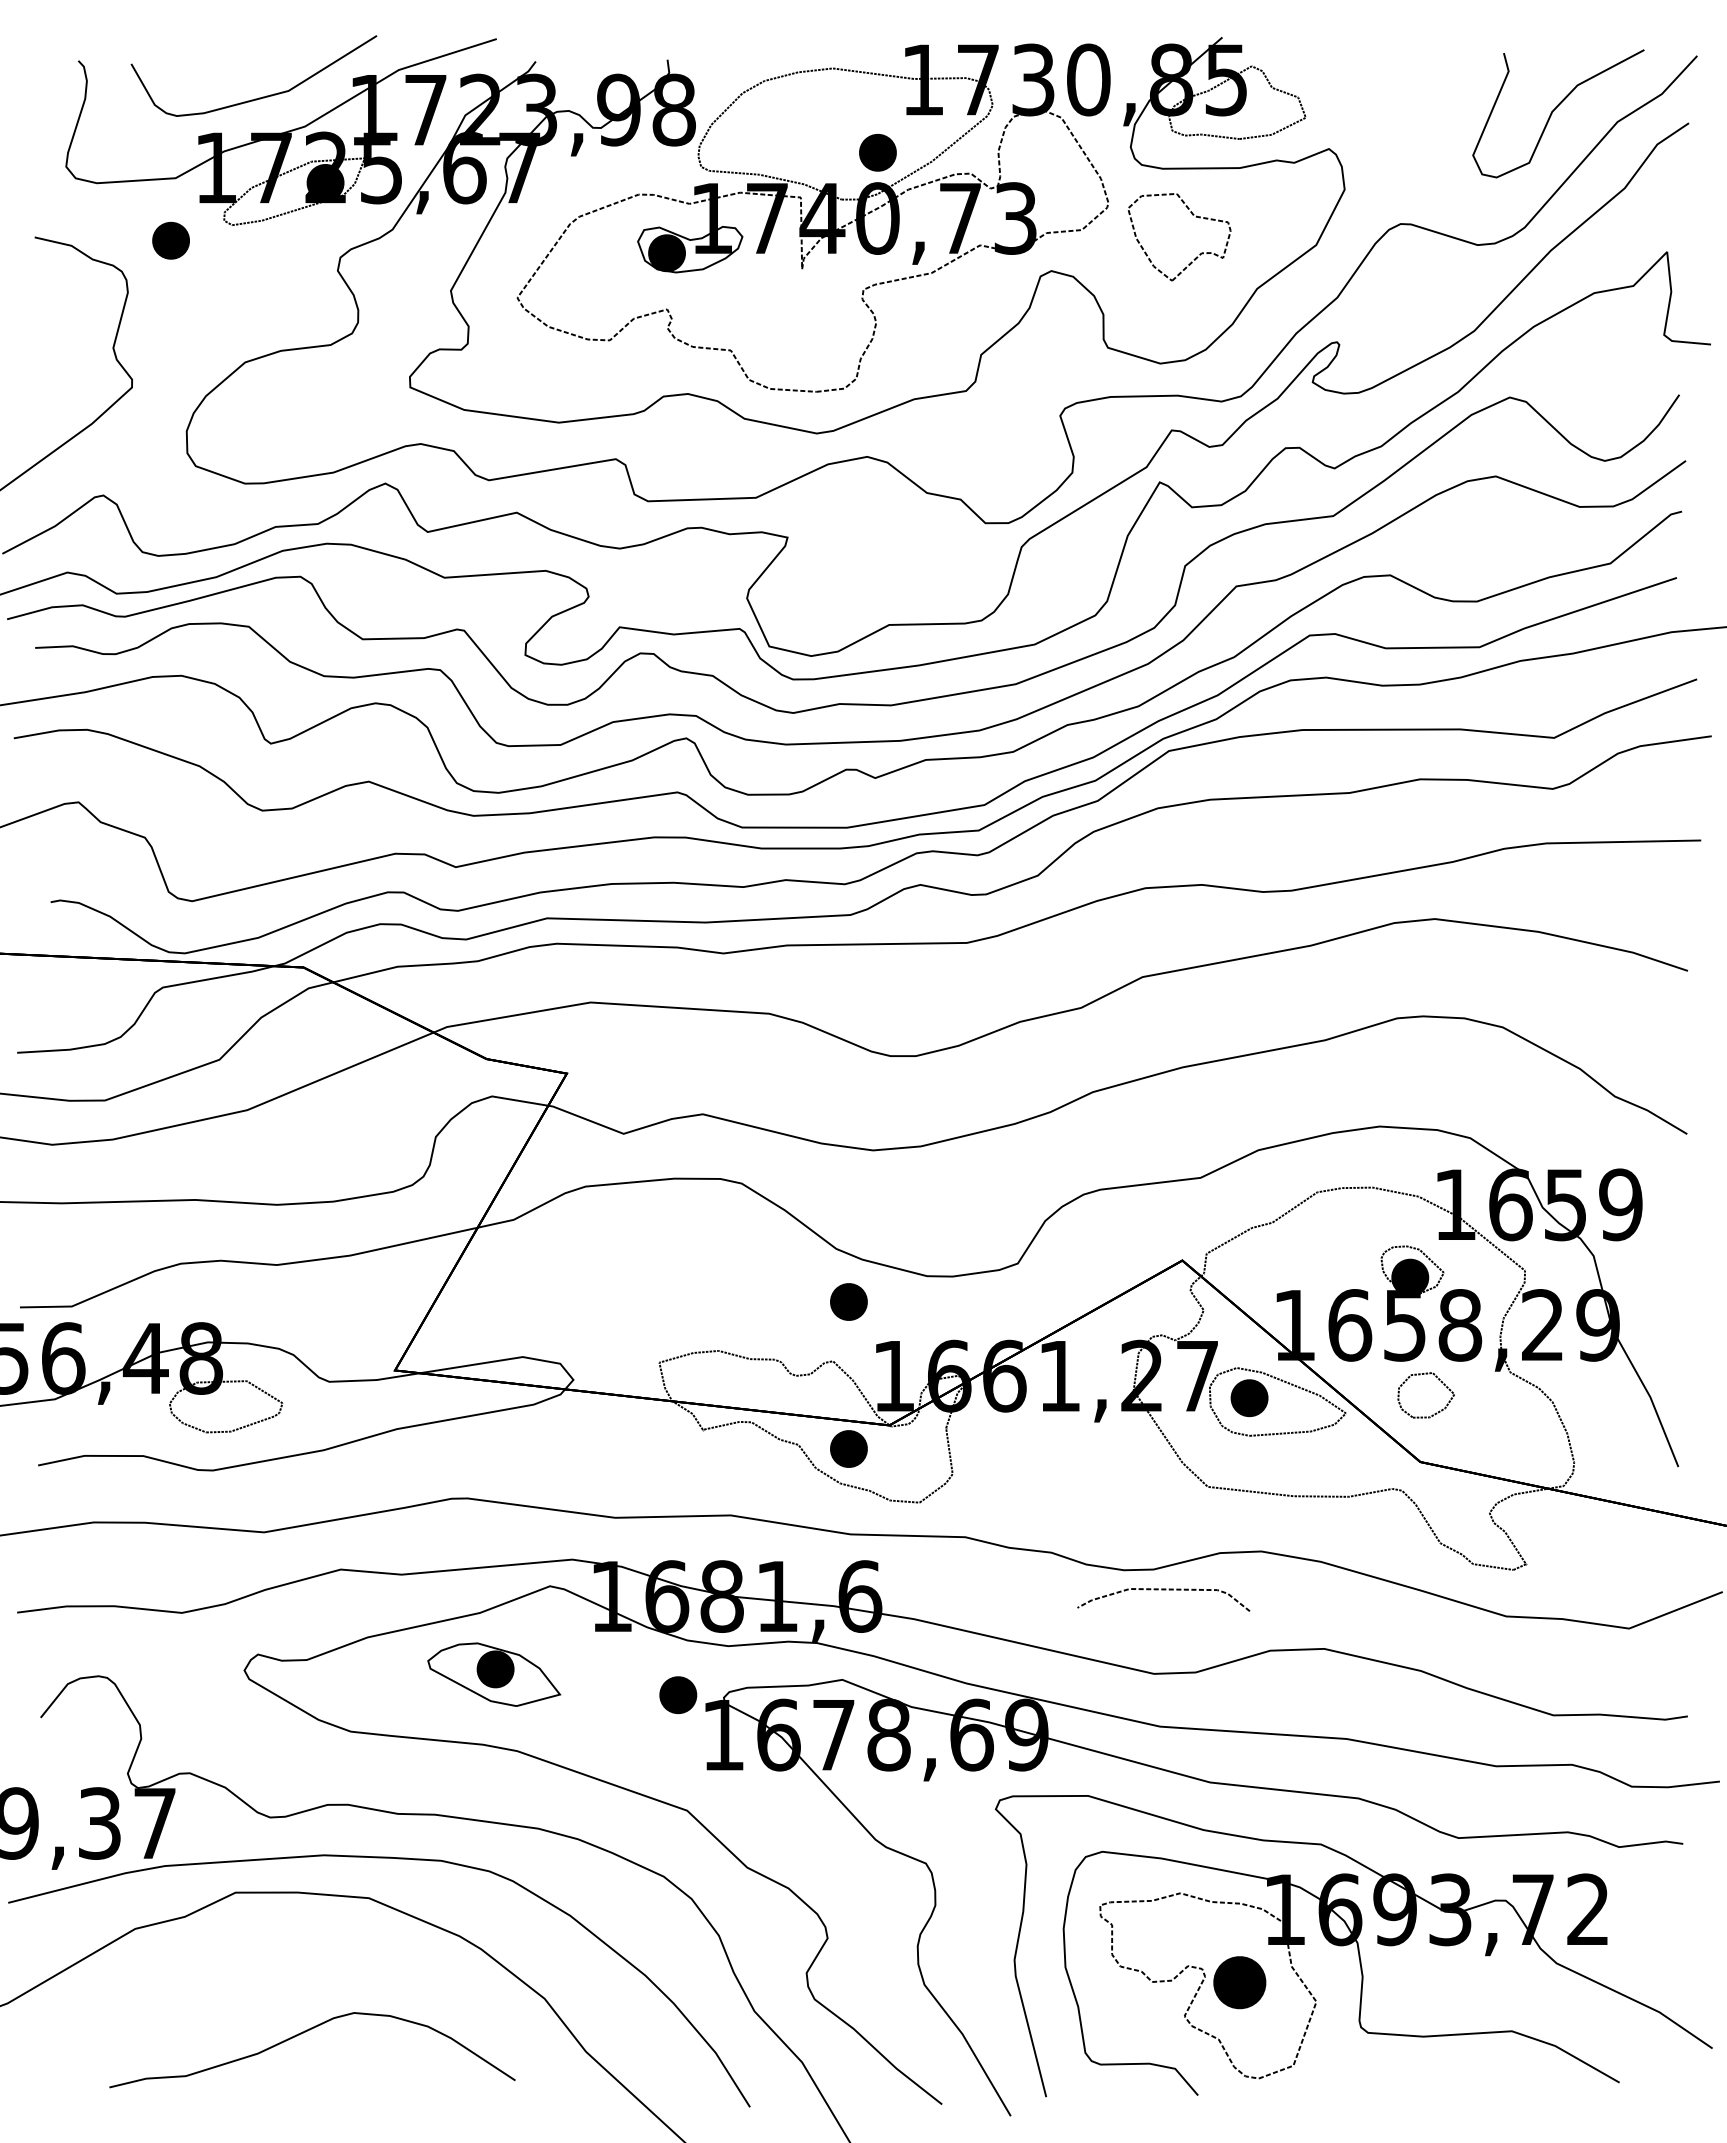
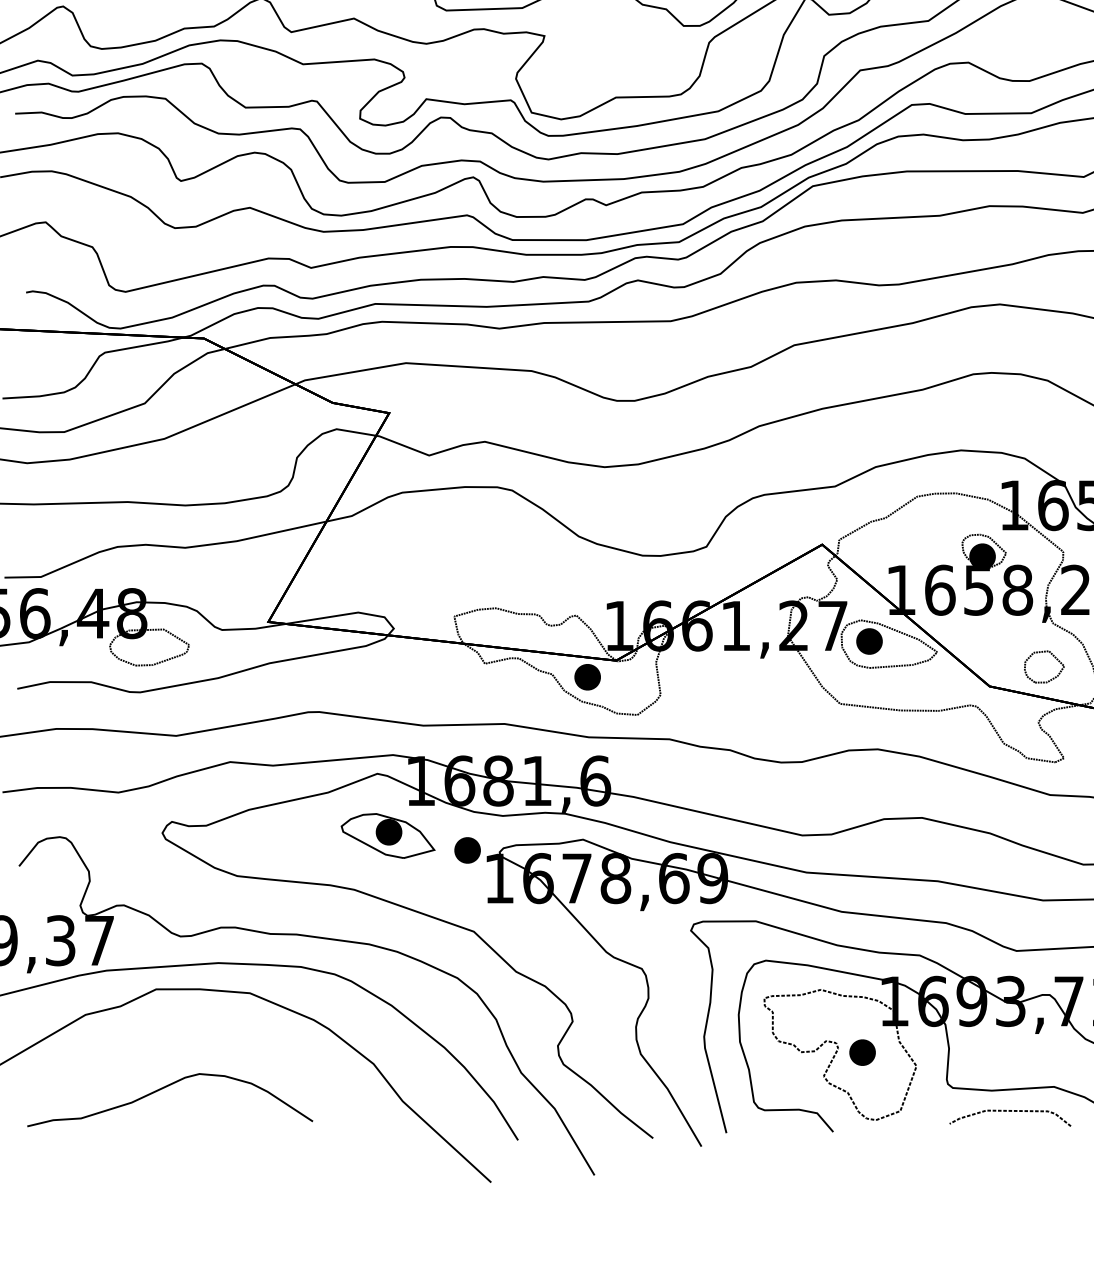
part: (848, 1301) -> (587, 573), removed
part: (1437, 1411) -> (1052, 678), moved
curve: (1163, 1590) -> (1010, 1111), moved
part: (494, 1674) -> (388, 835), moved
part: (1239, 1982) -> (862, 1052), size x0.71
curve: (303, 2033) -> (163, 1088), moved

